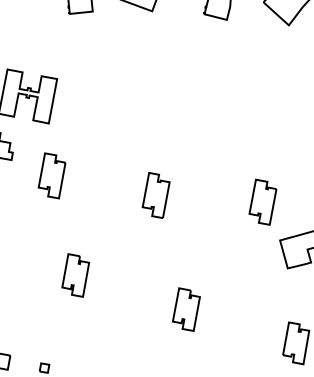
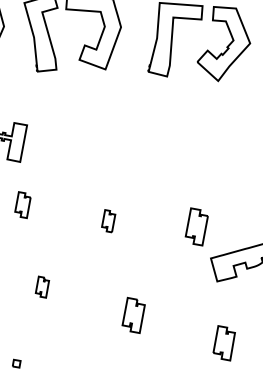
part: (51, 175) -> (22, 204), size x0.7
part: (155, 194) -> (108, 220), size x0.6
part: (75, 274) -> (42, 286), size x0.6

